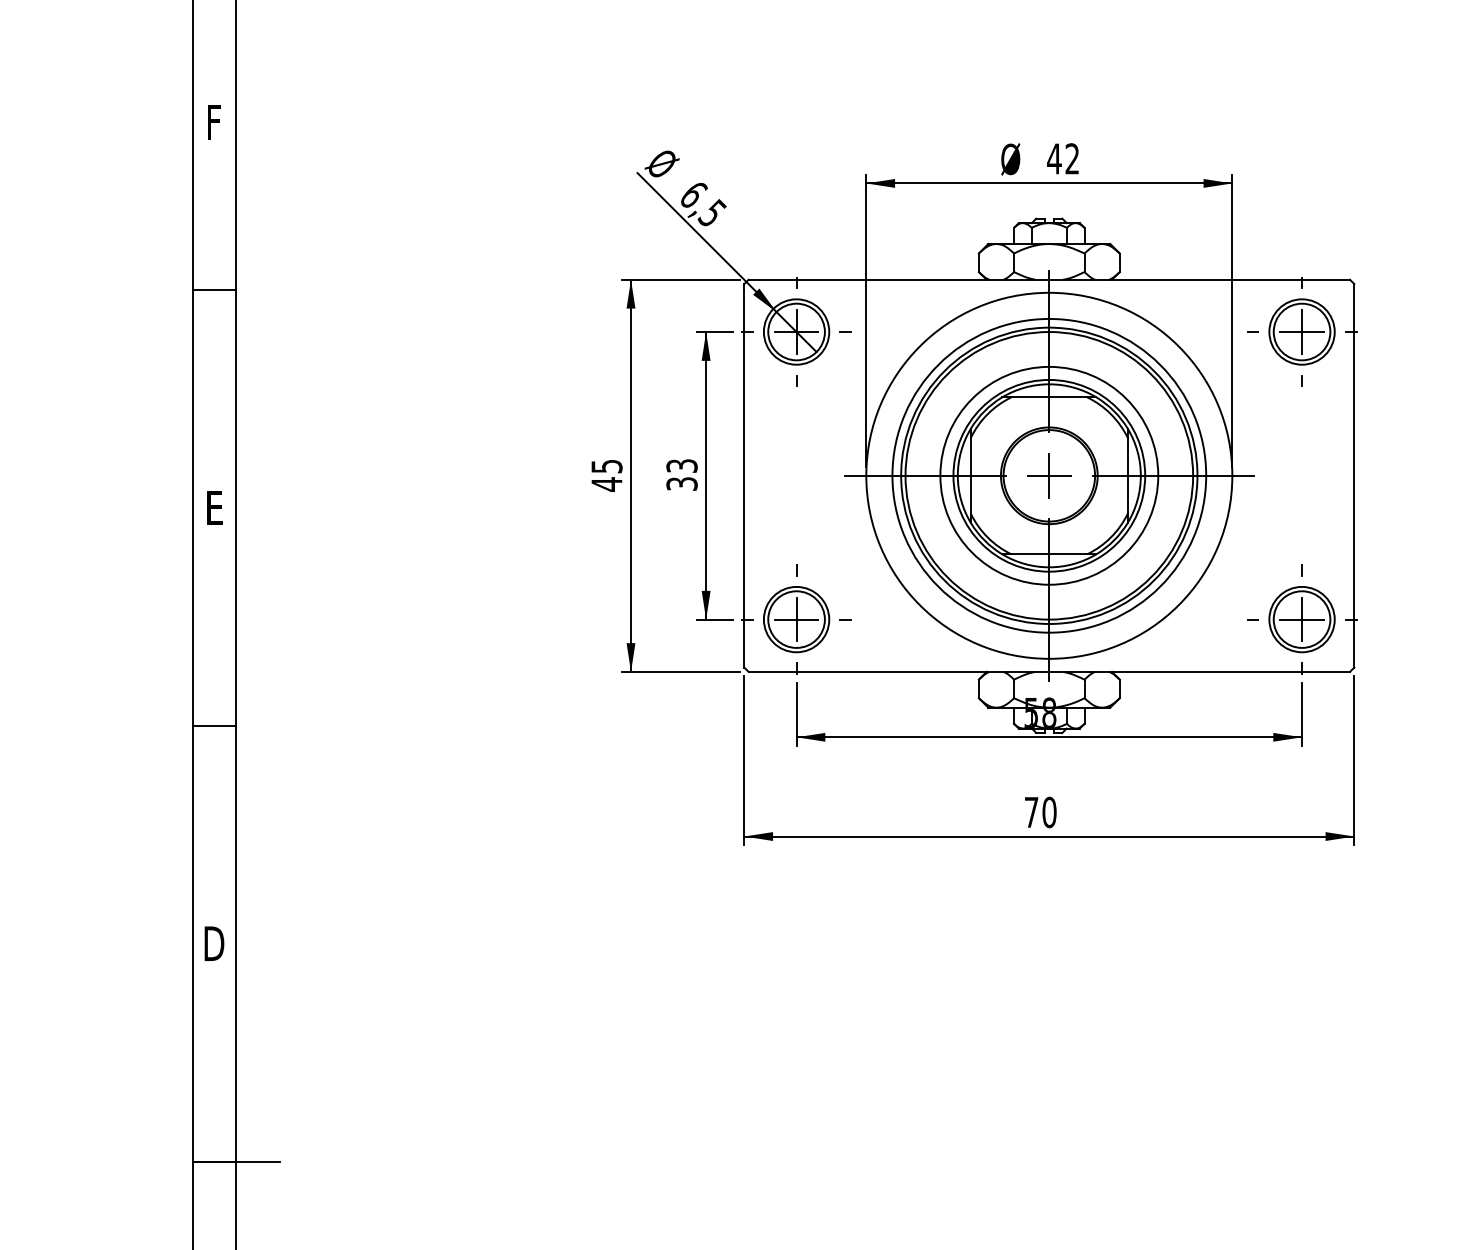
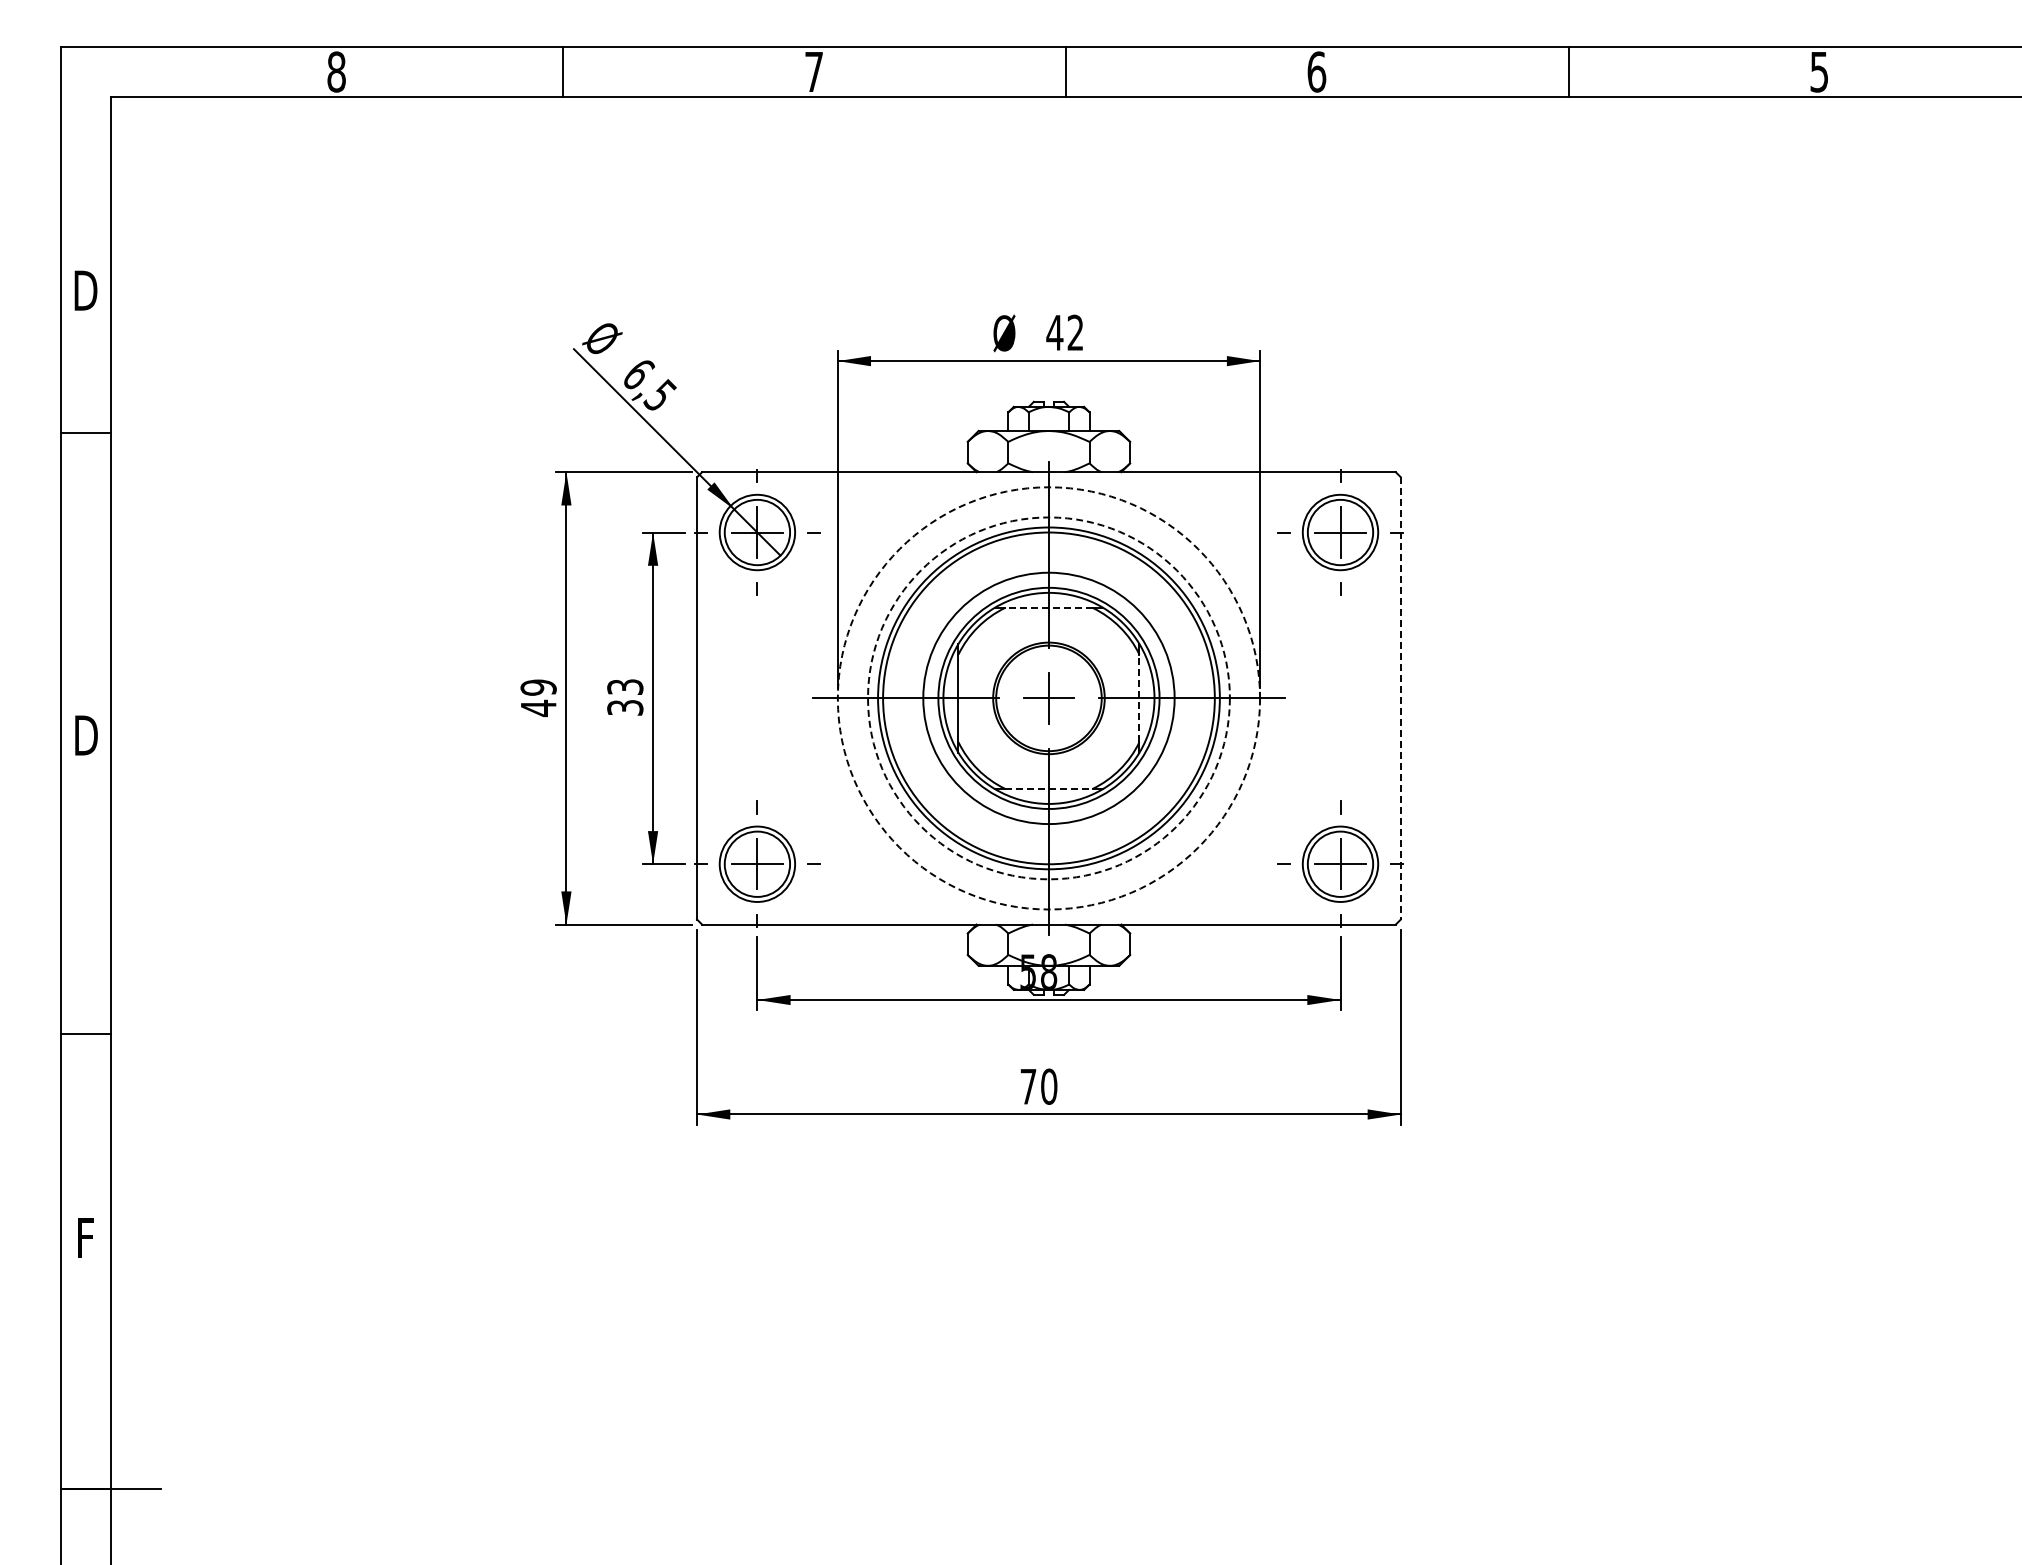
text: (214, 122) -> (85, 290), F -> D
line: (214, 290) -> (85, 433), moved
line: (1048, 397) -> (1048, 607), solid -> dashed
text: (606, 466) -> (538, 687), 45 -> 49
circle: (1048, 475) -> (1048, 698), solid -> dashed
circle: (1048, 475) -> (1048, 698), solid -> dashed
line: (1127, 475) -> (1139, 698), solid -> dashed
line: (1354, 475) -> (1400, 698), solid -> dashed
text: (214, 507) -> (86, 735), E -> D
line: (1048, 553) -> (1048, 788), solid -> dashed
line: (214, 725) -> (85, 1033), moved
text: (214, 944) -> (85, 1238), D -> F

